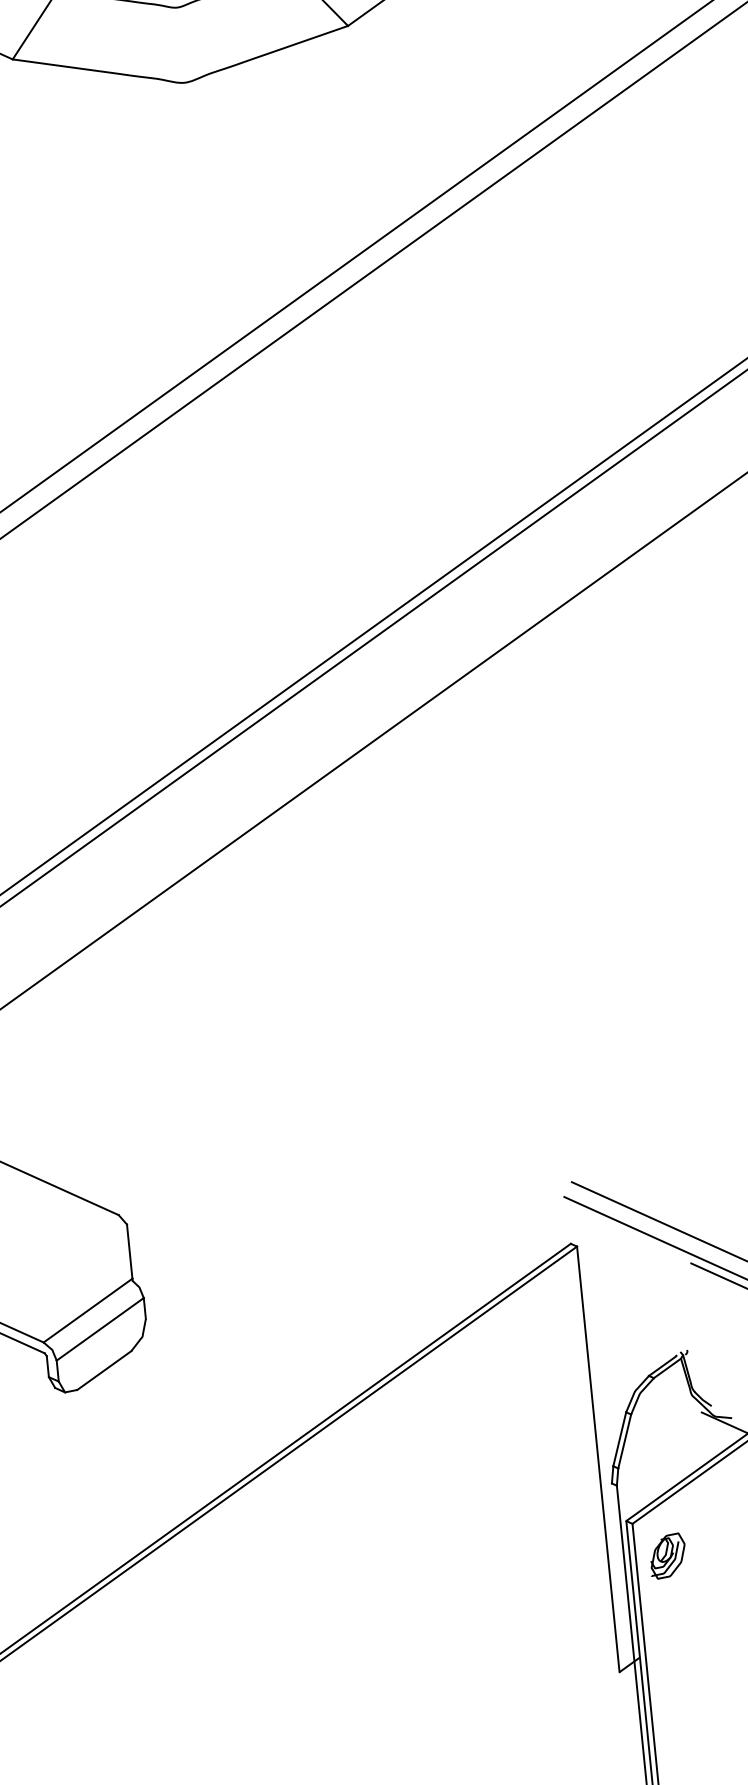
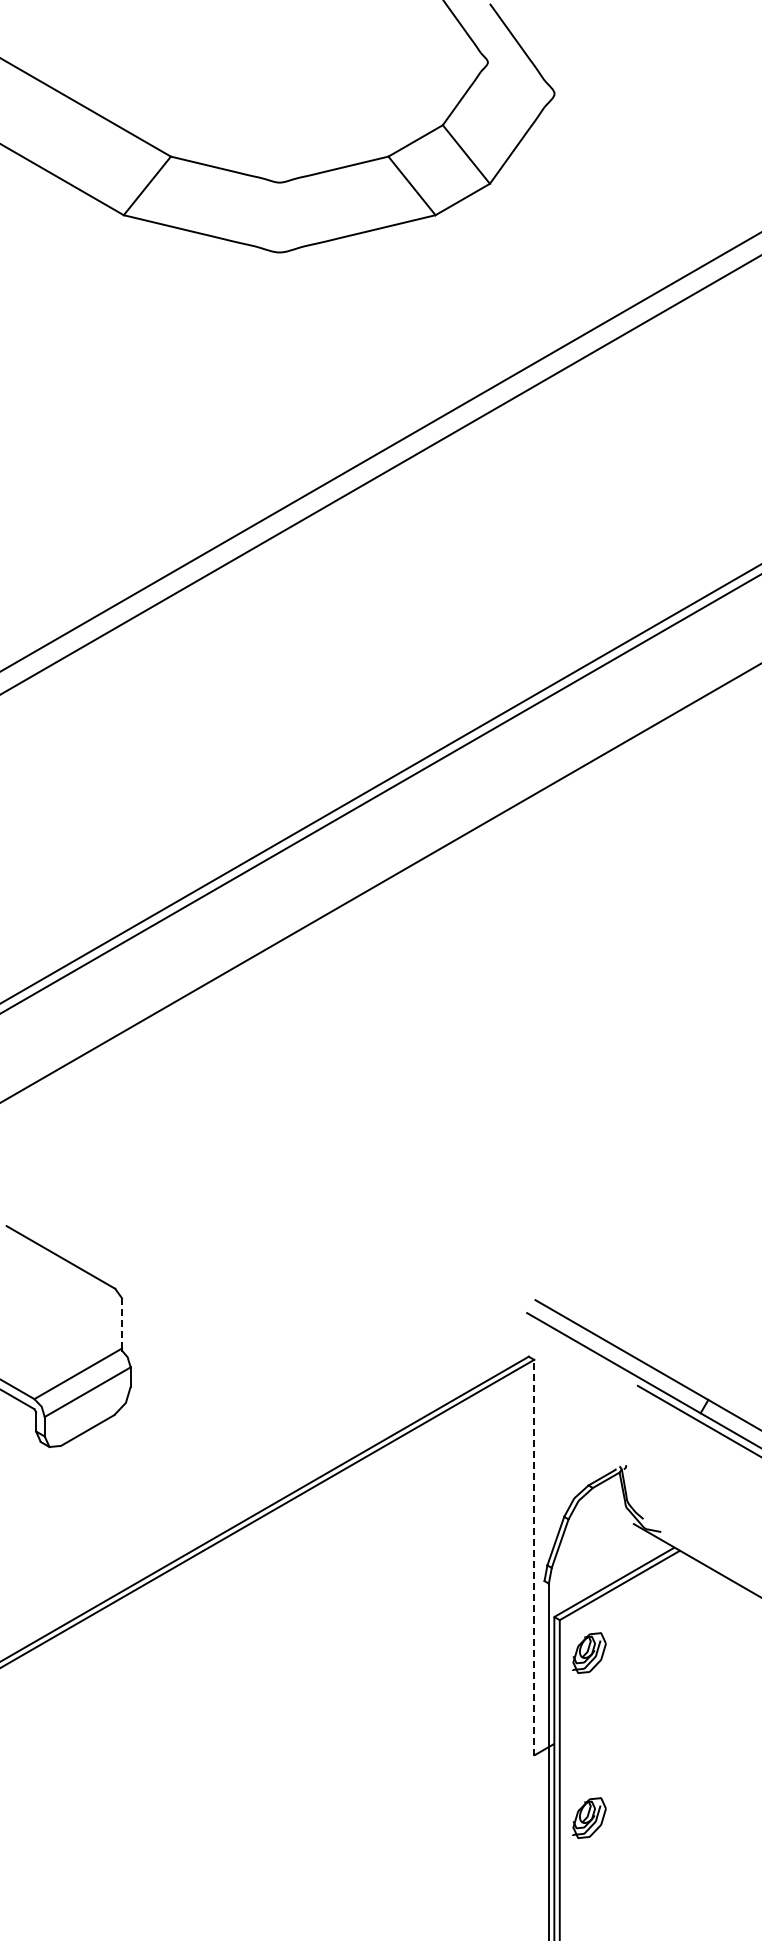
line: (129, 1250) -> (121, 1322), solid -> dashed
line: (598, 1459) -> (534, 1557), solid -> dashed
part: (685, 1732) -> (589, 1817), added

